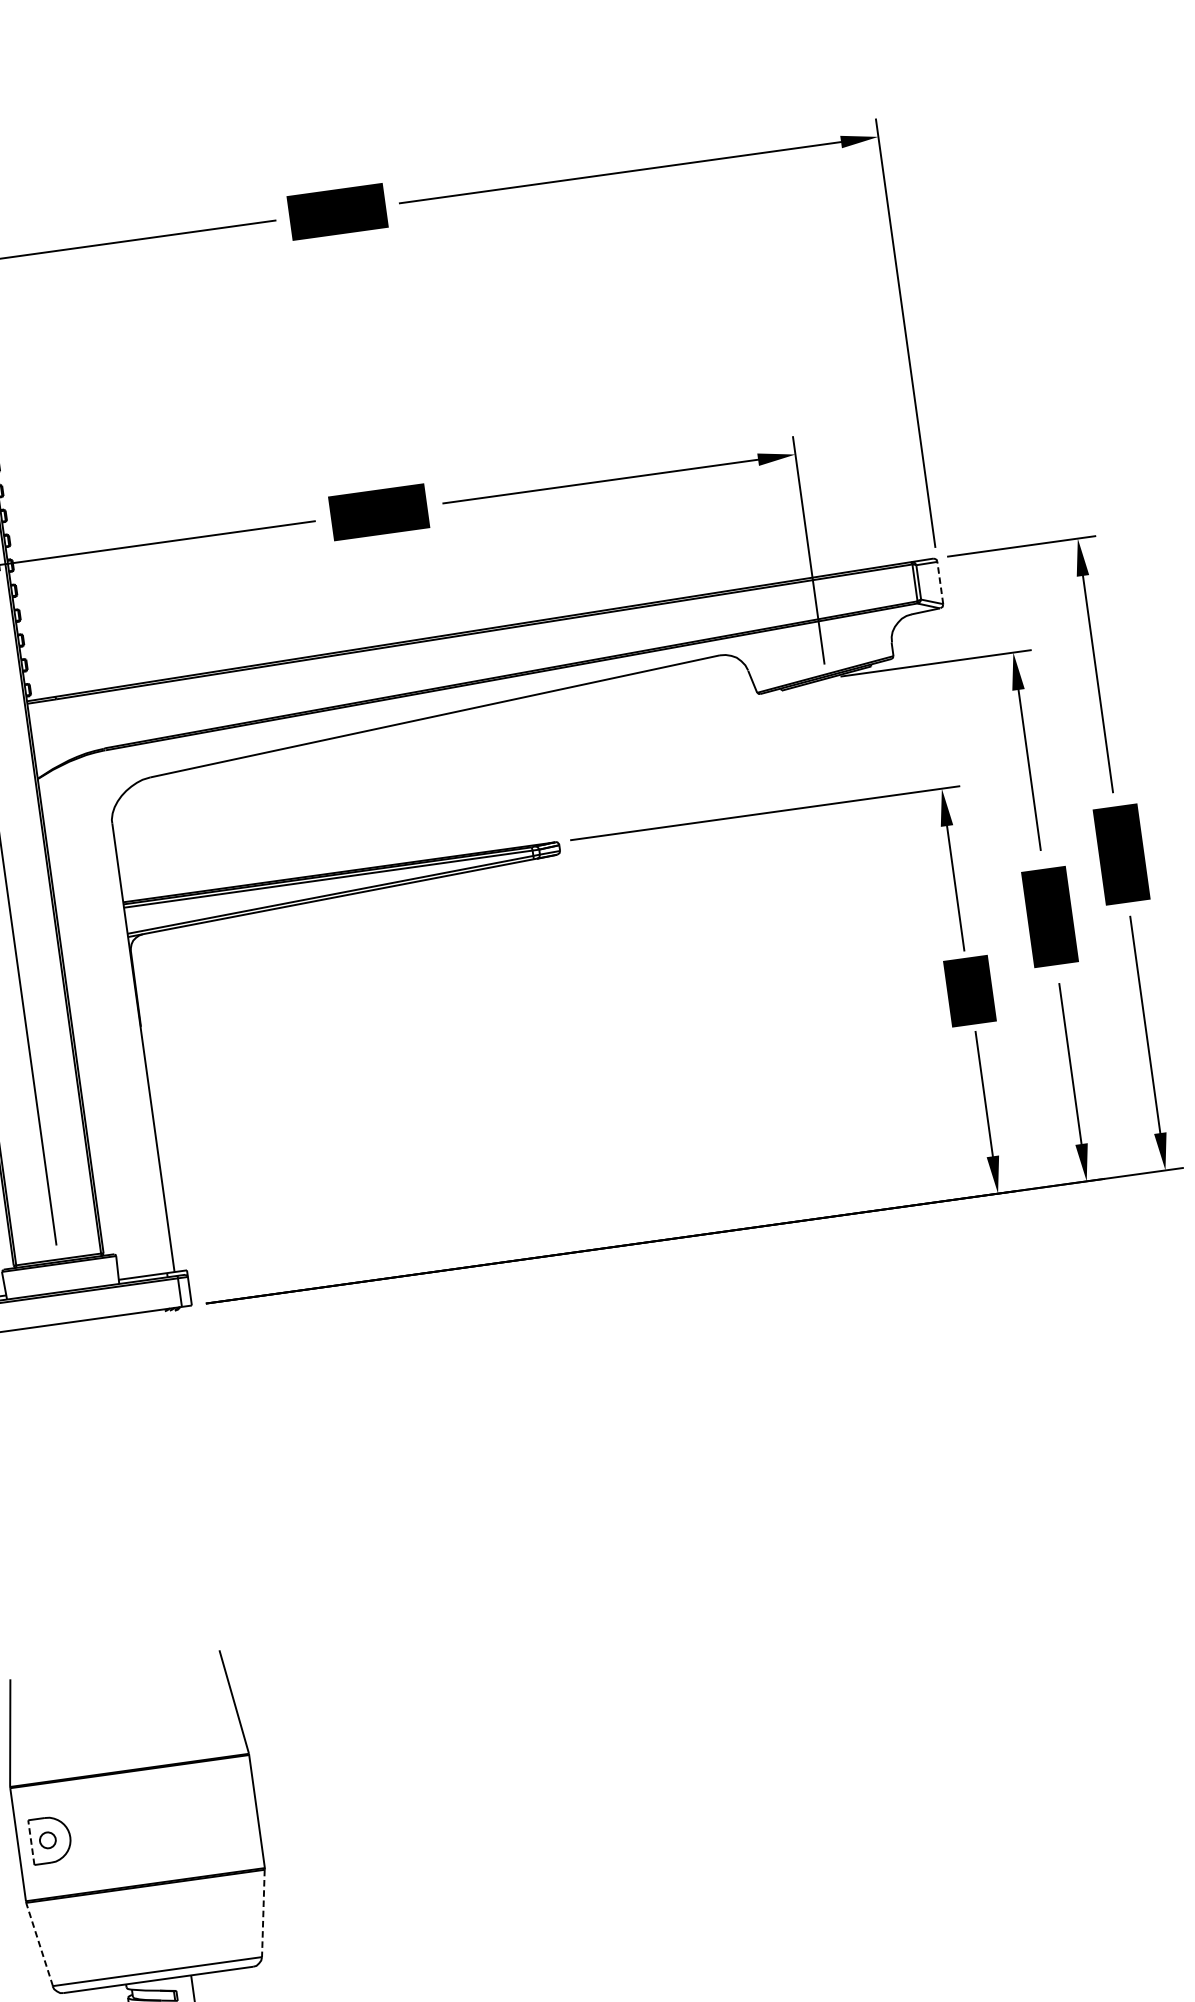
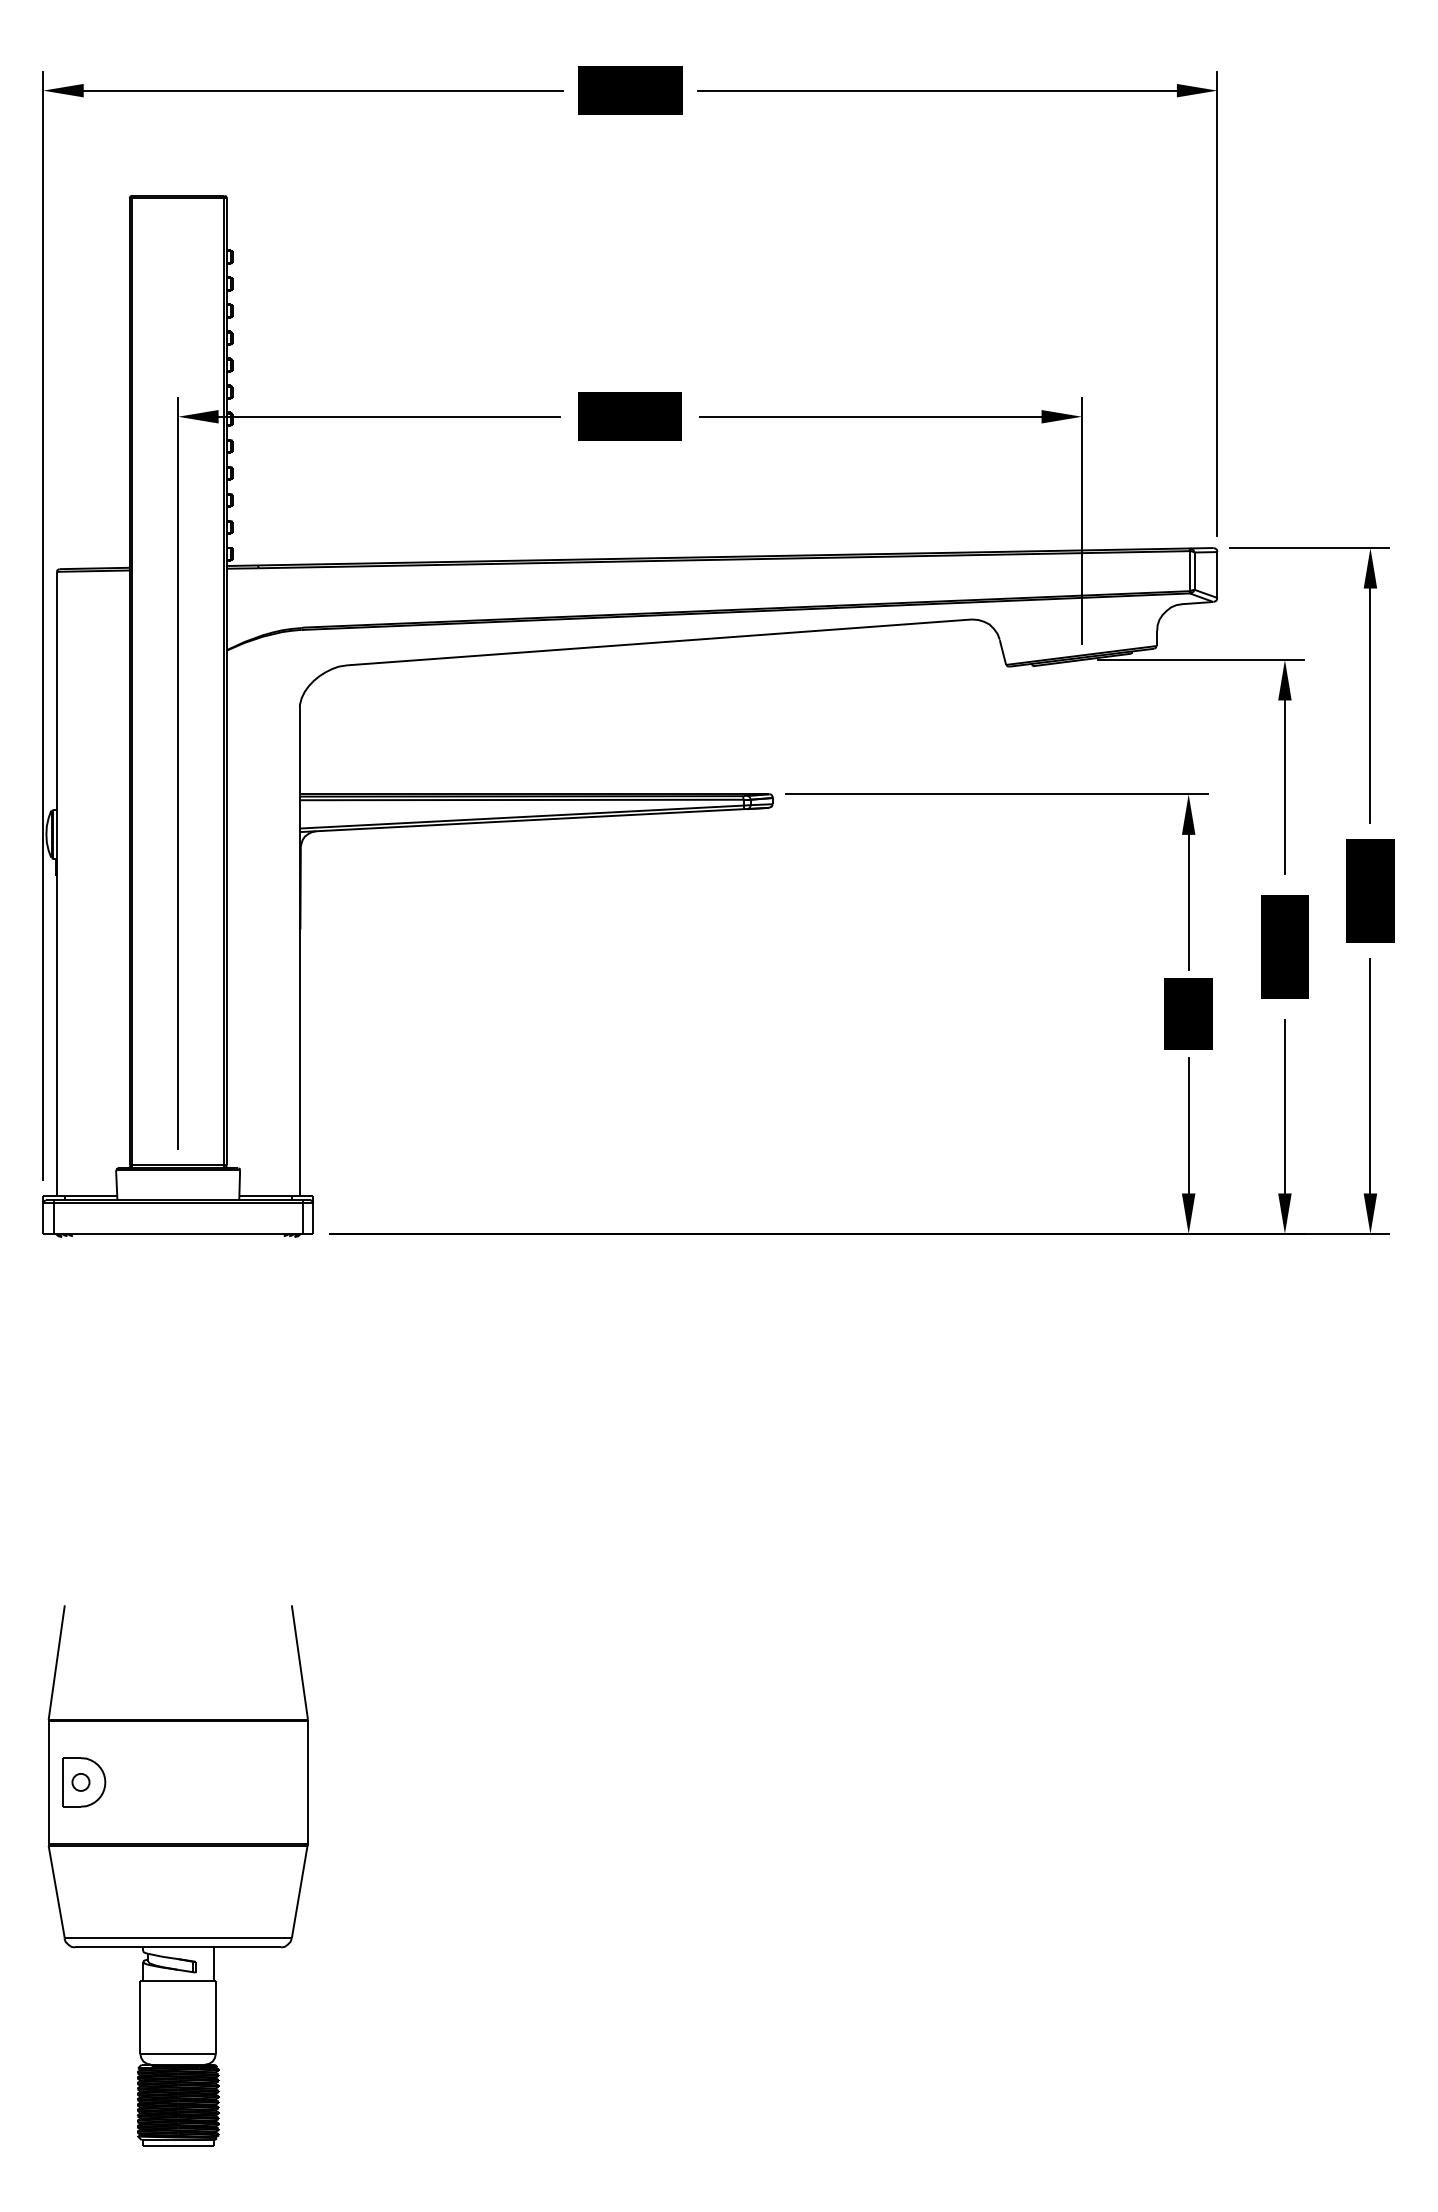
line: (940, 583) -> (1217, 575), dashed -> solid
line: (31, 1841) -> (63, 1781), dashed -> solid
line: (263, 1913) -> (299, 1892), dashed -> solid
line: (39, 1943) -> (56, 1891), dashed -> solid

